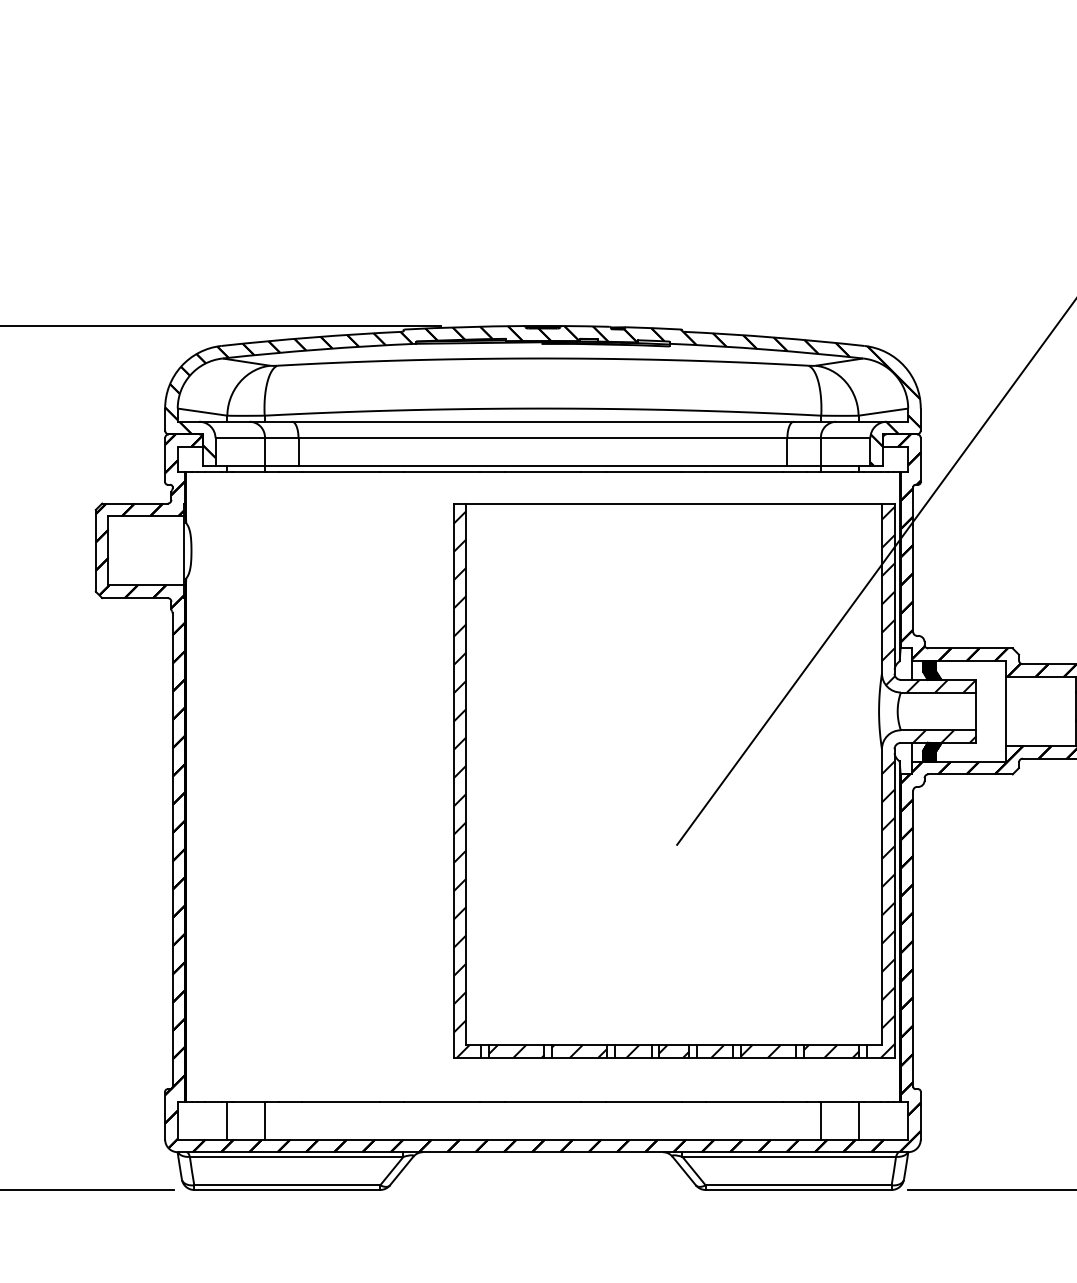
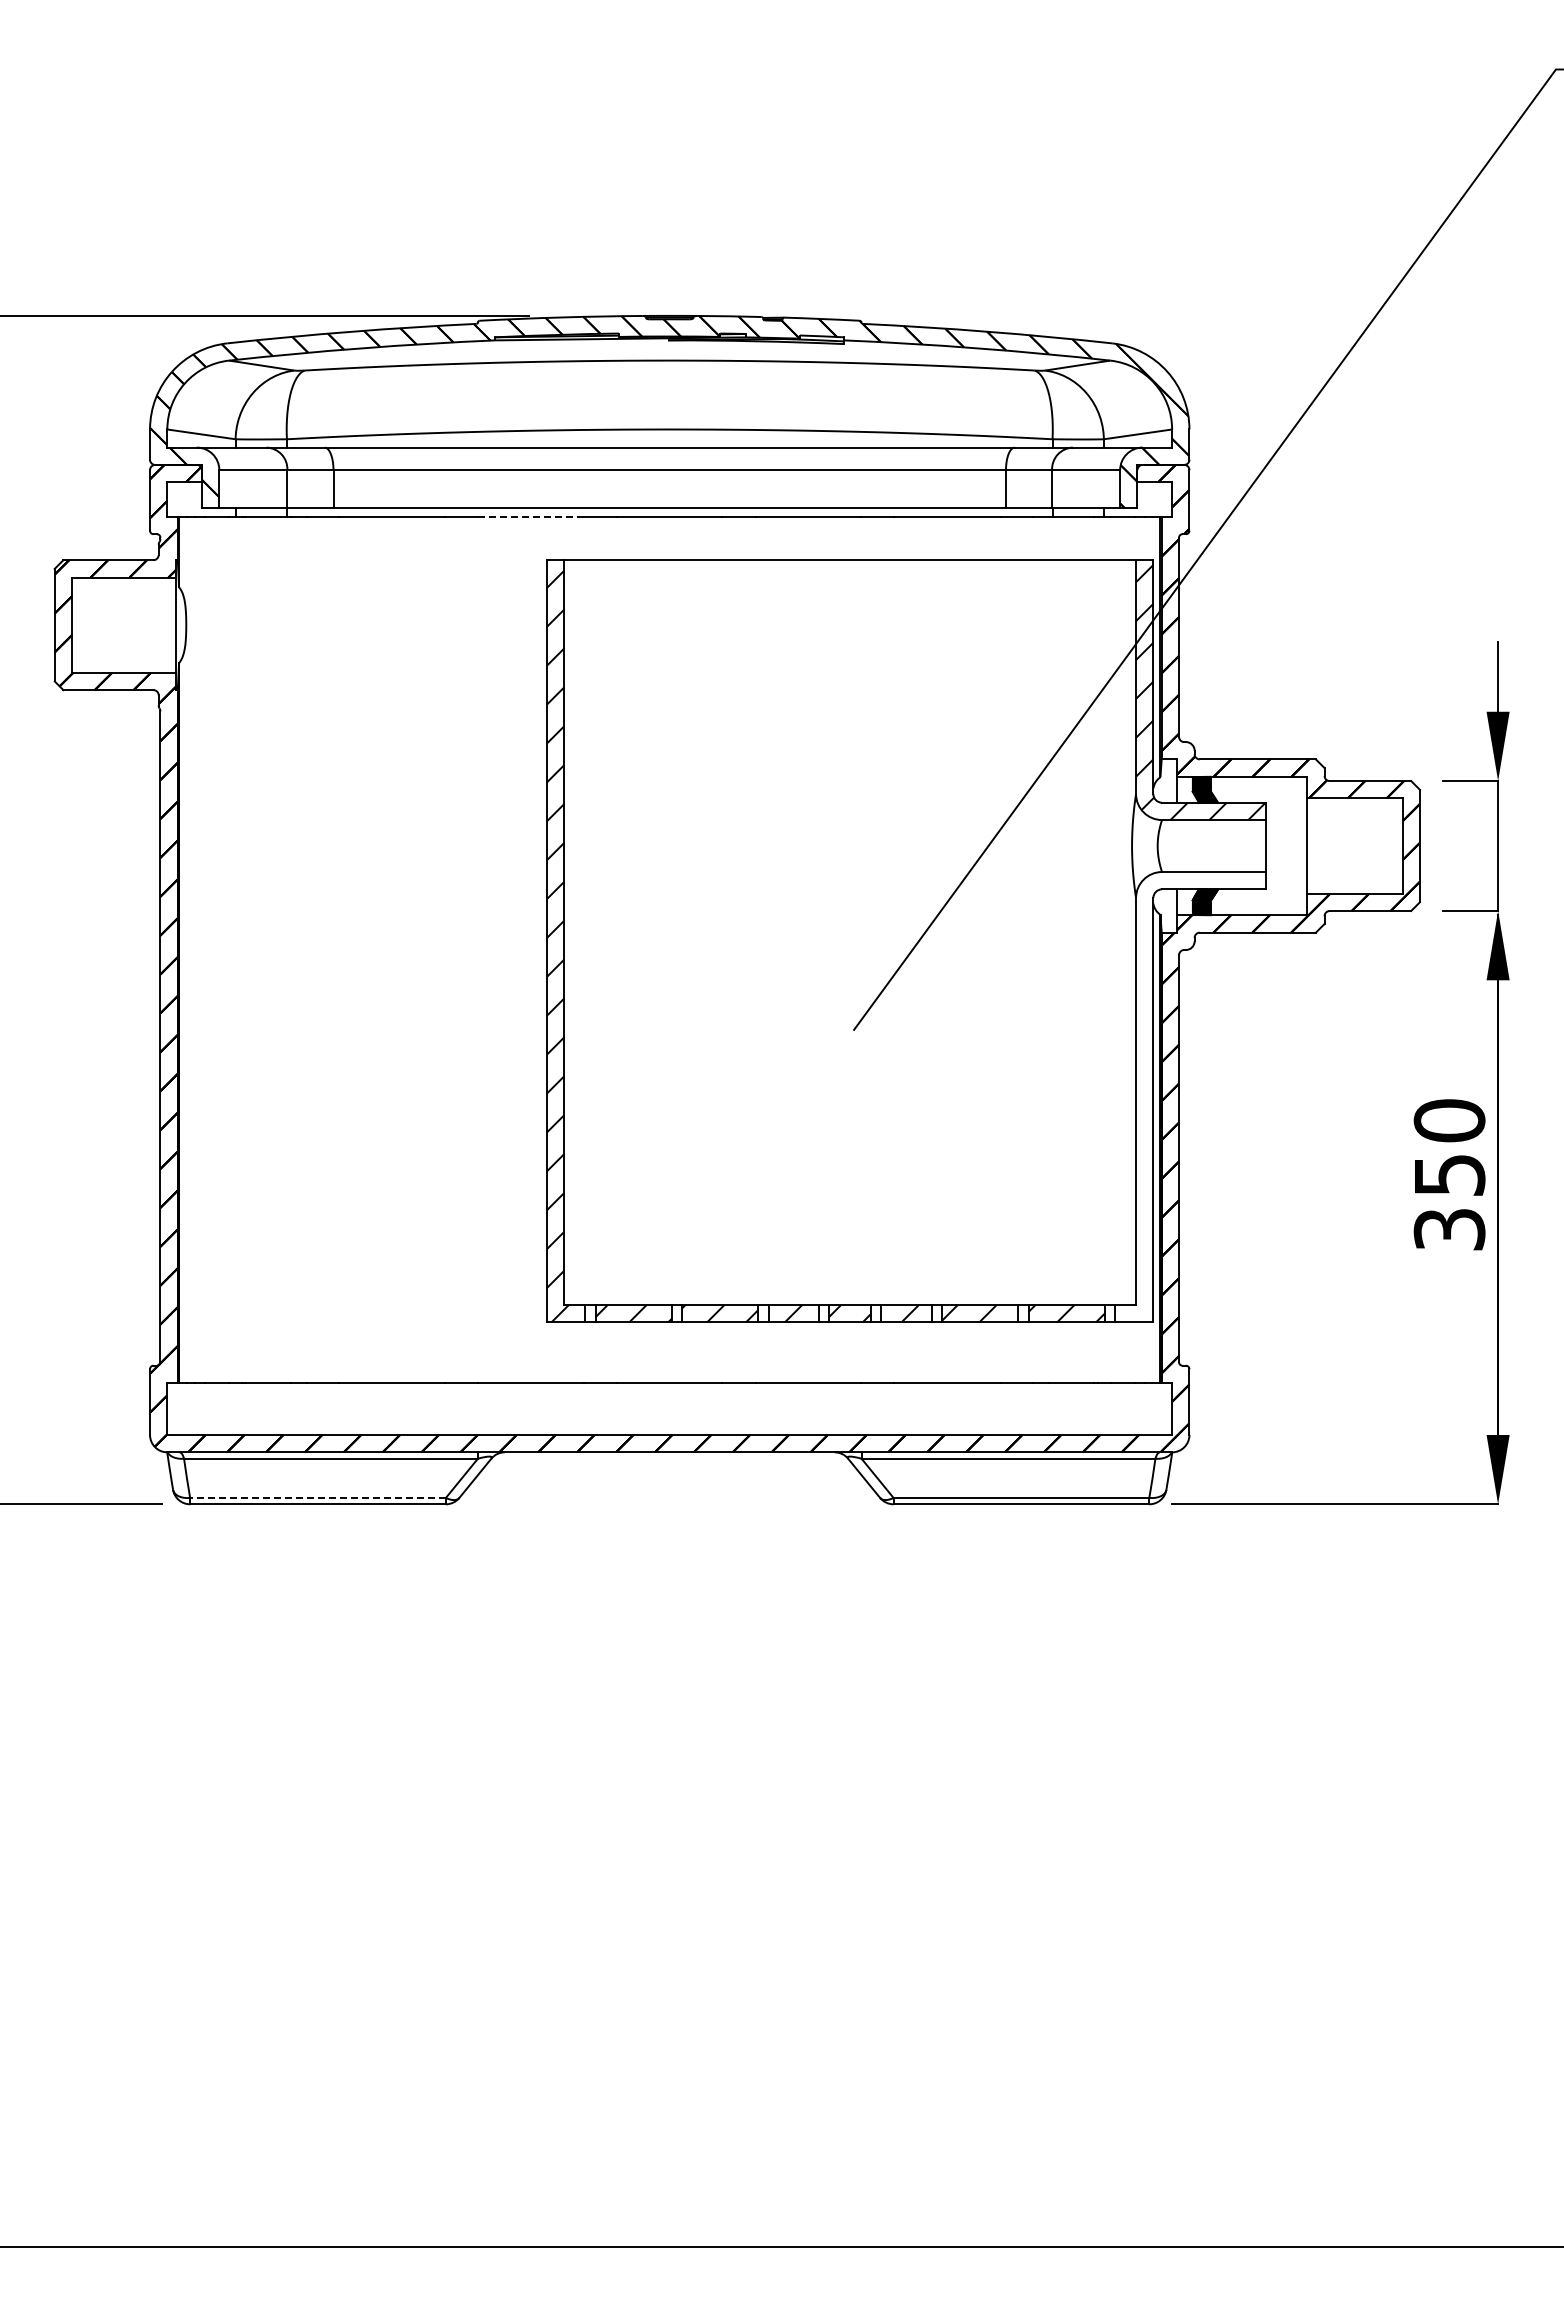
line: (441, 471) -> (530, 516), solid -> dashed
hatch: (928, 894) -> (1199, 1097), removed
line: (227, 1121) -> (235, 1409), removed
line: (264, 1121) -> (286, 1409), removed
line: (821, 1121) -> (1052, 1409), removed
line: (858, 1121) -> (1103, 1409), removed
line: (287, 1185) -> (318, 1497), solid -> dashed

